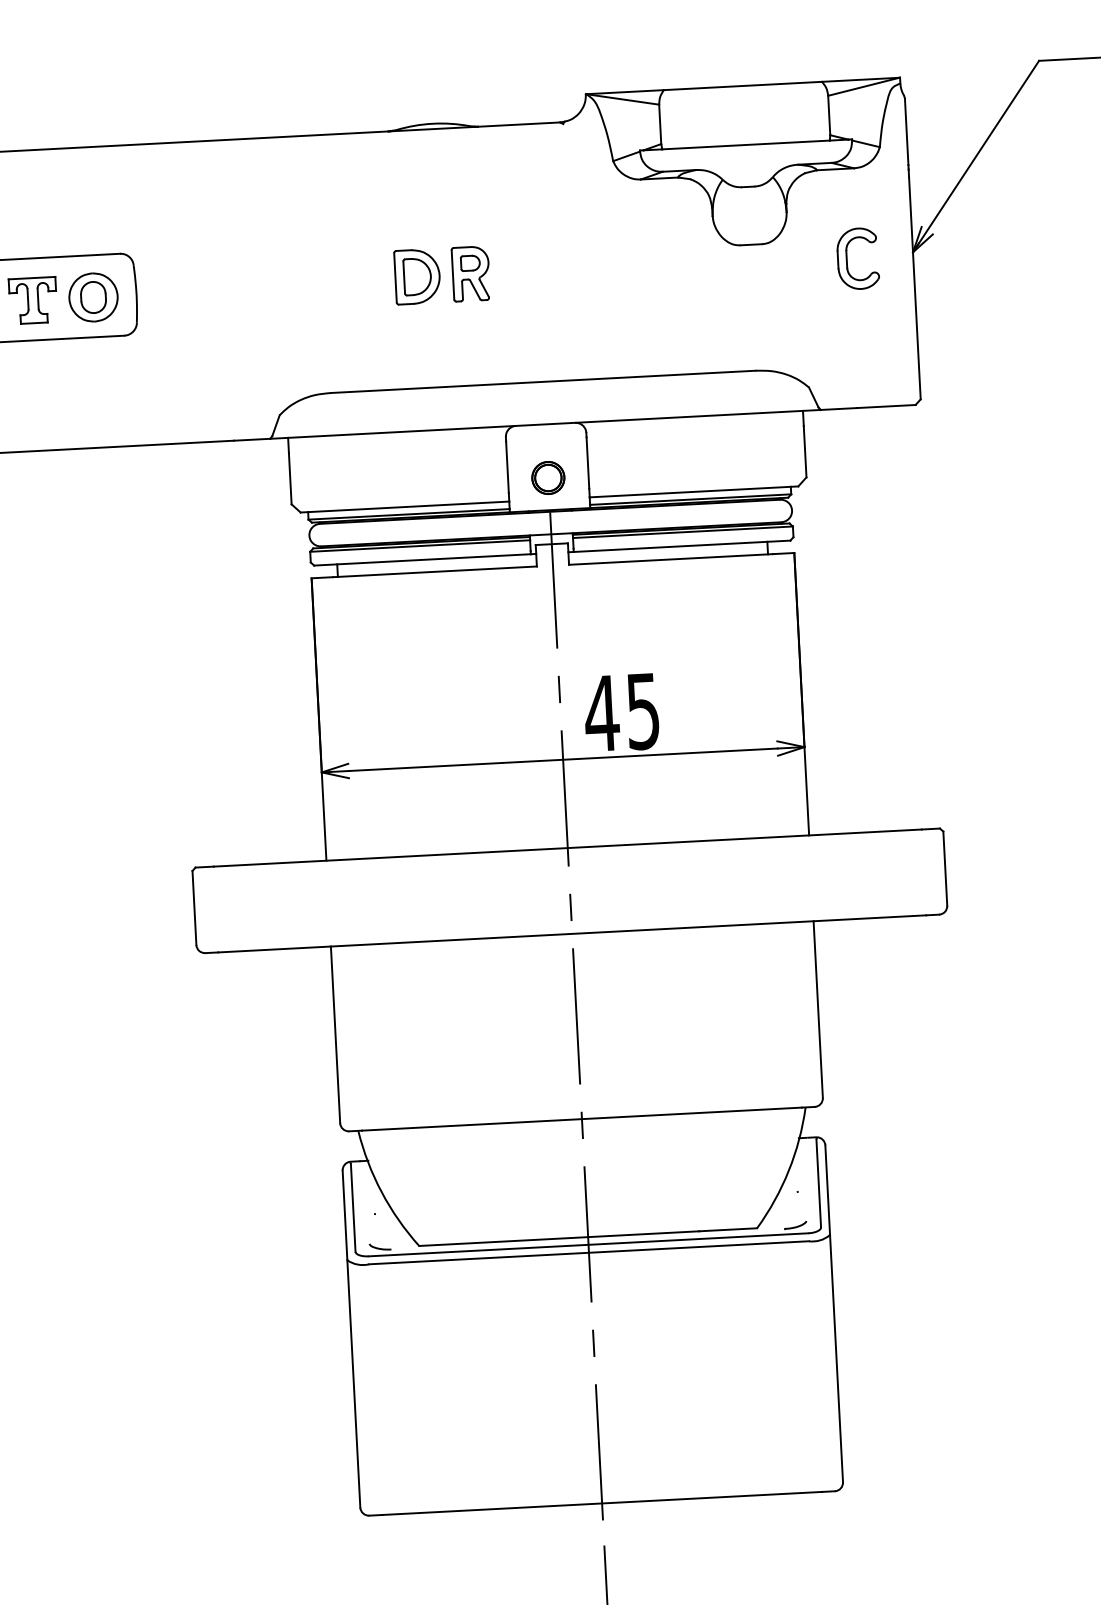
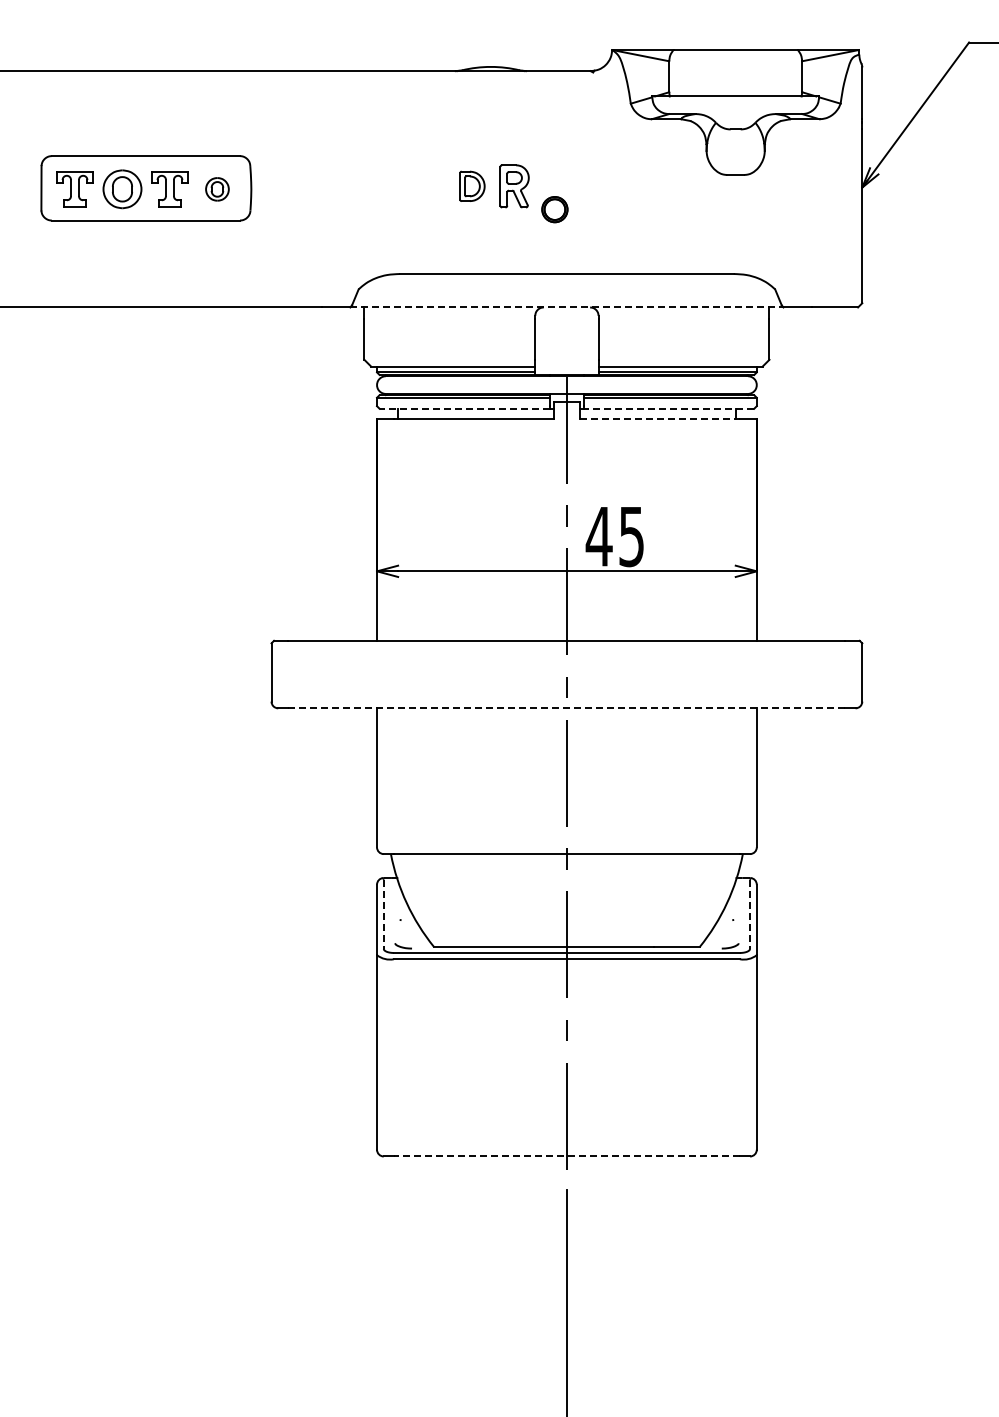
part: (847, 259) -> (810, 190), removed
part: (417, 276) -> (472, 186), size x0.7
part: (93, 297) -> (217, 189), size x0.6
line: (545, 424) -> (566, 307), solid -> dashed
part: (547, 477) -> (554, 209), moved
line: (681, 546) -> (668, 408), solid -> dashed
line: (422, 559) -> (464, 408), solid -> dashed
line: (671, 559) -> (660, 418), solid -> dashed
line: (571, 934) -> (566, 708), solid -> dashed
line: (819, 1183) -> (750, 914), solid -> dashed
line: (352, 1208) -> (383, 914), solid -> dashed
line: (601, 1503) -> (566, 1156), solid -> dashed

